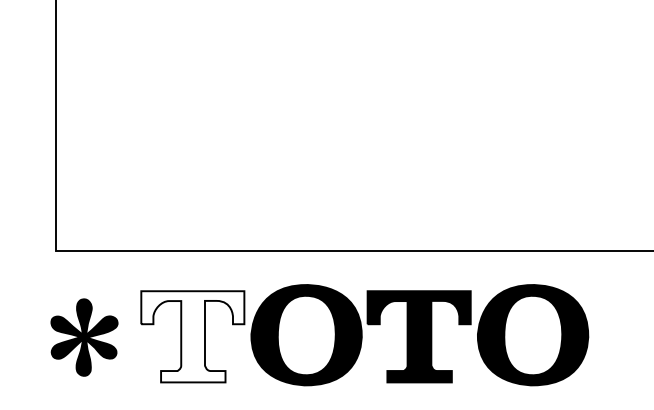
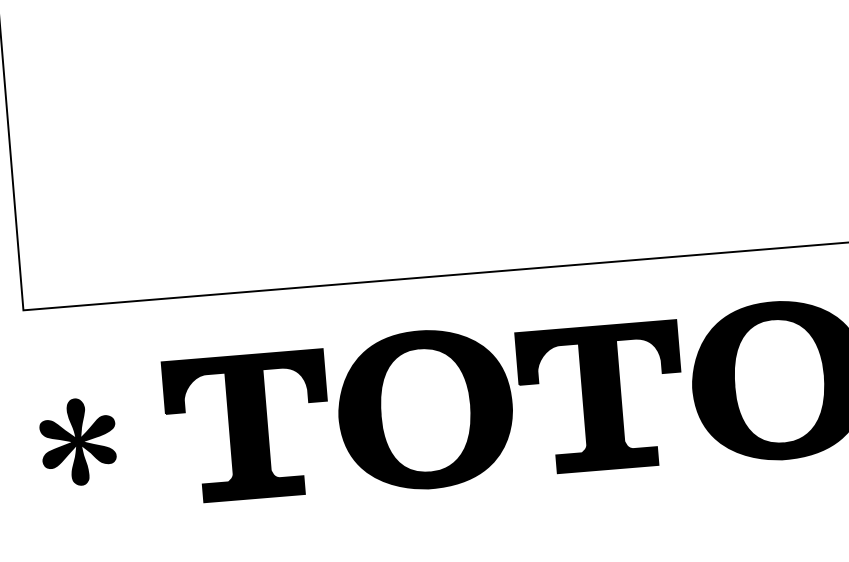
fill: (192, 336) -> (247, 426), added
part: (83, 337) -> (77, 442), size x0.71

